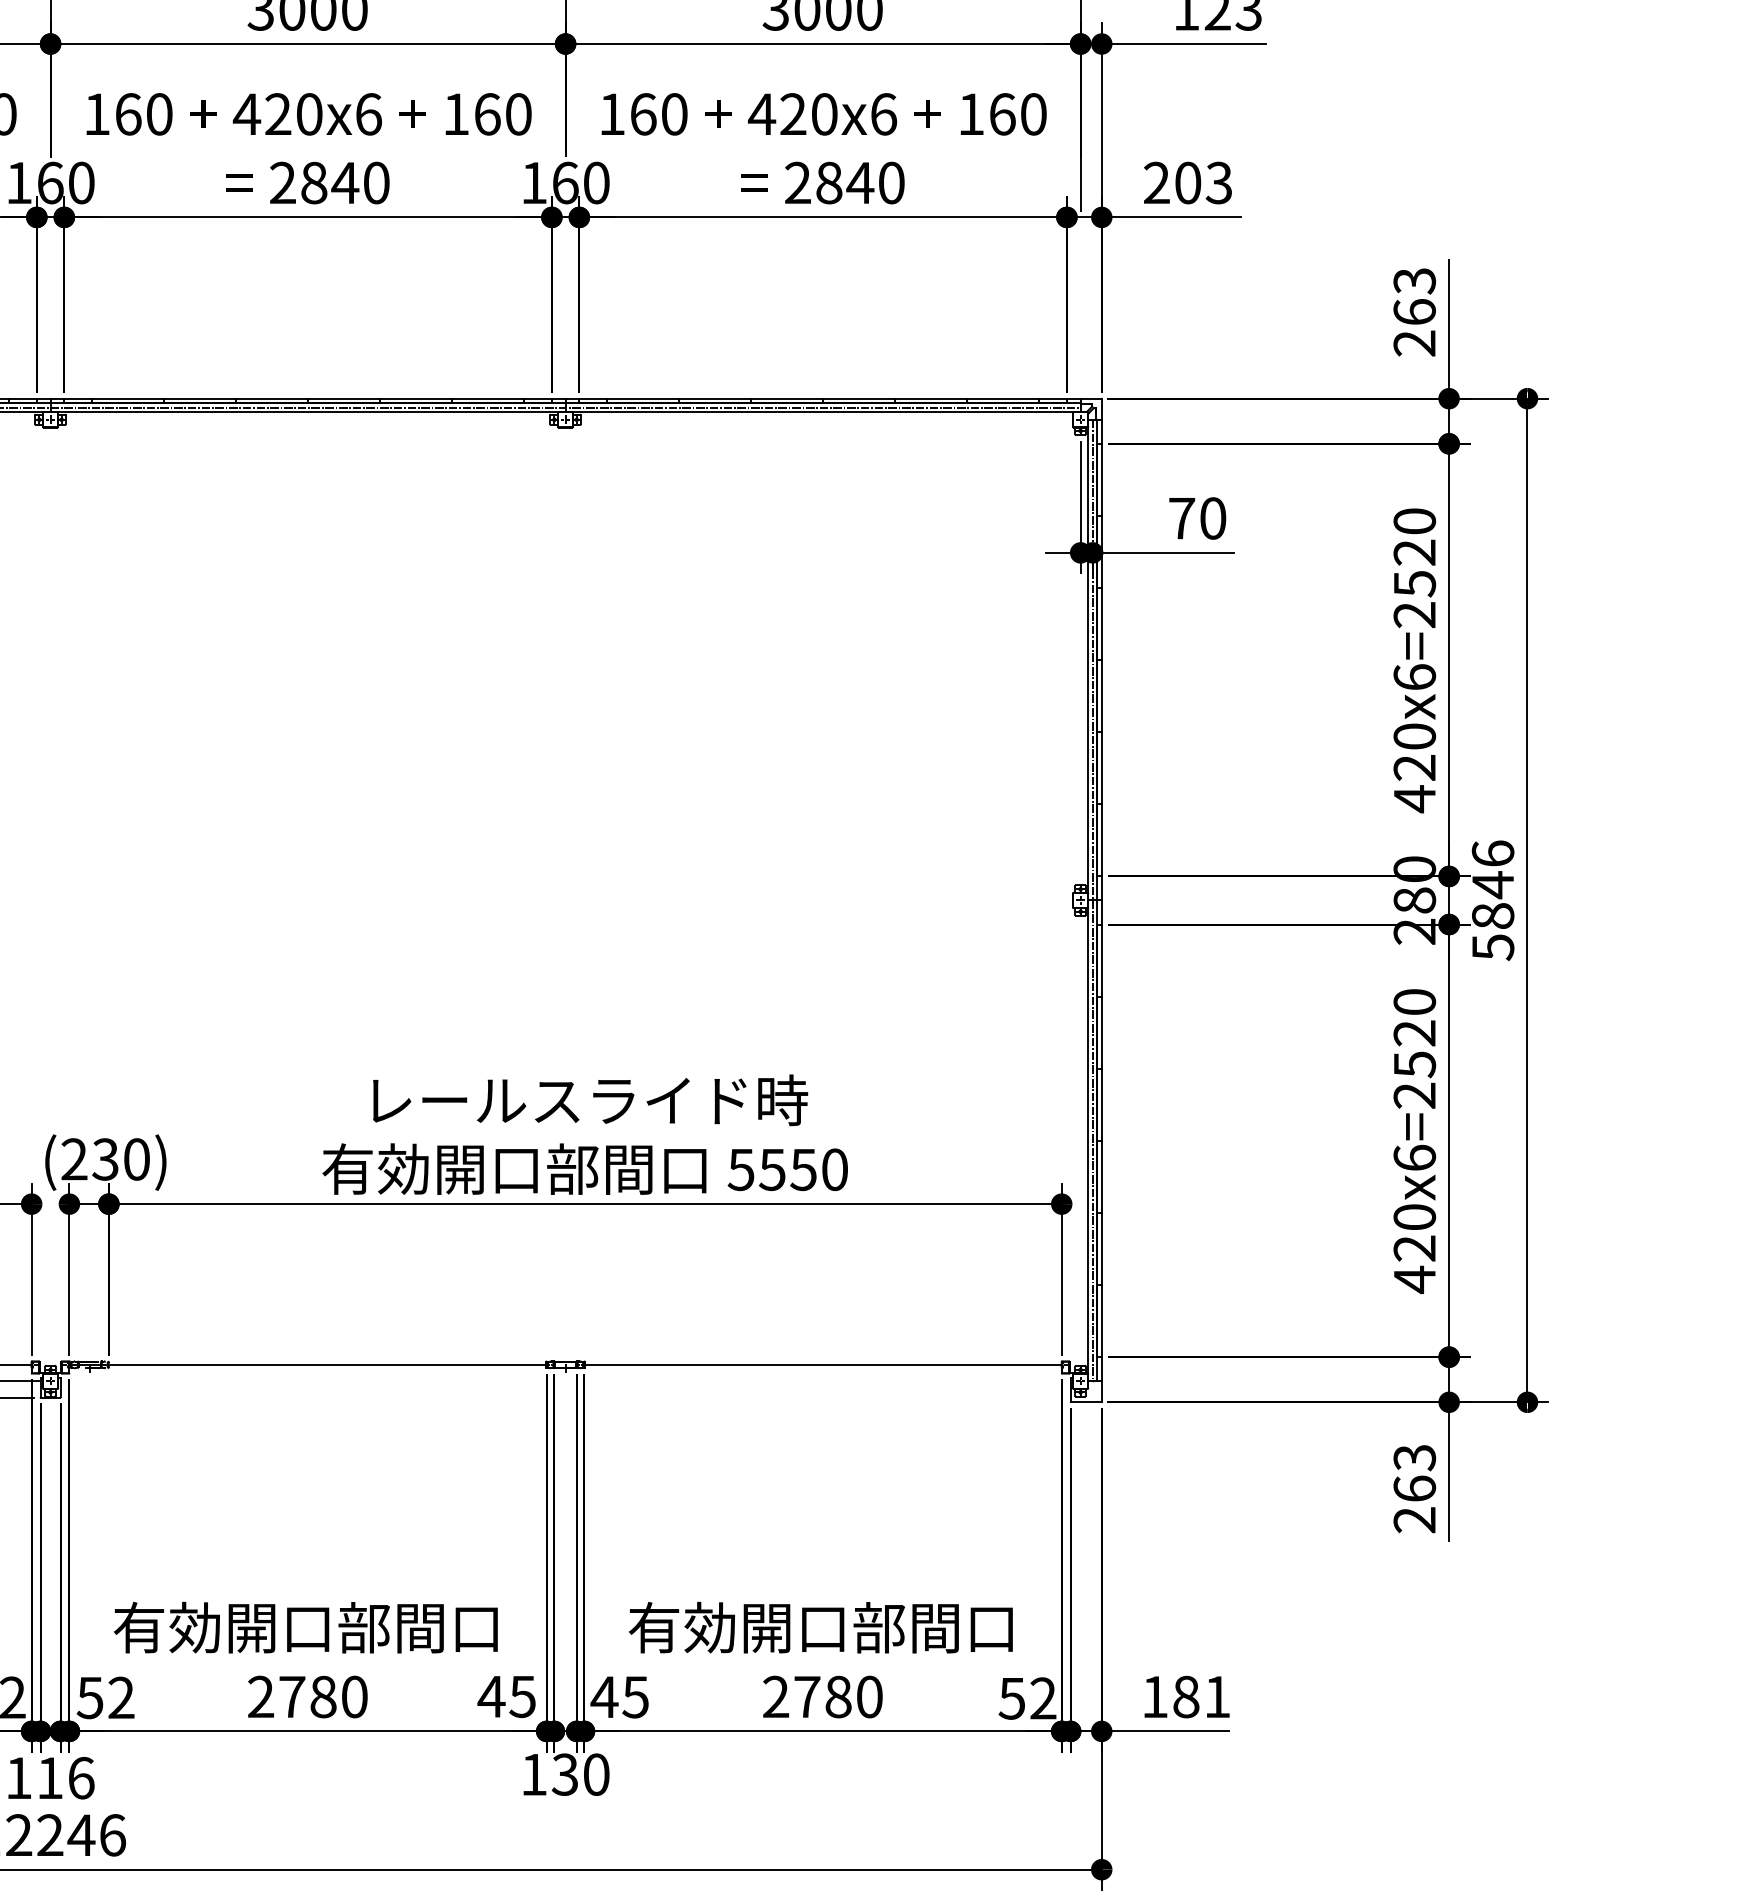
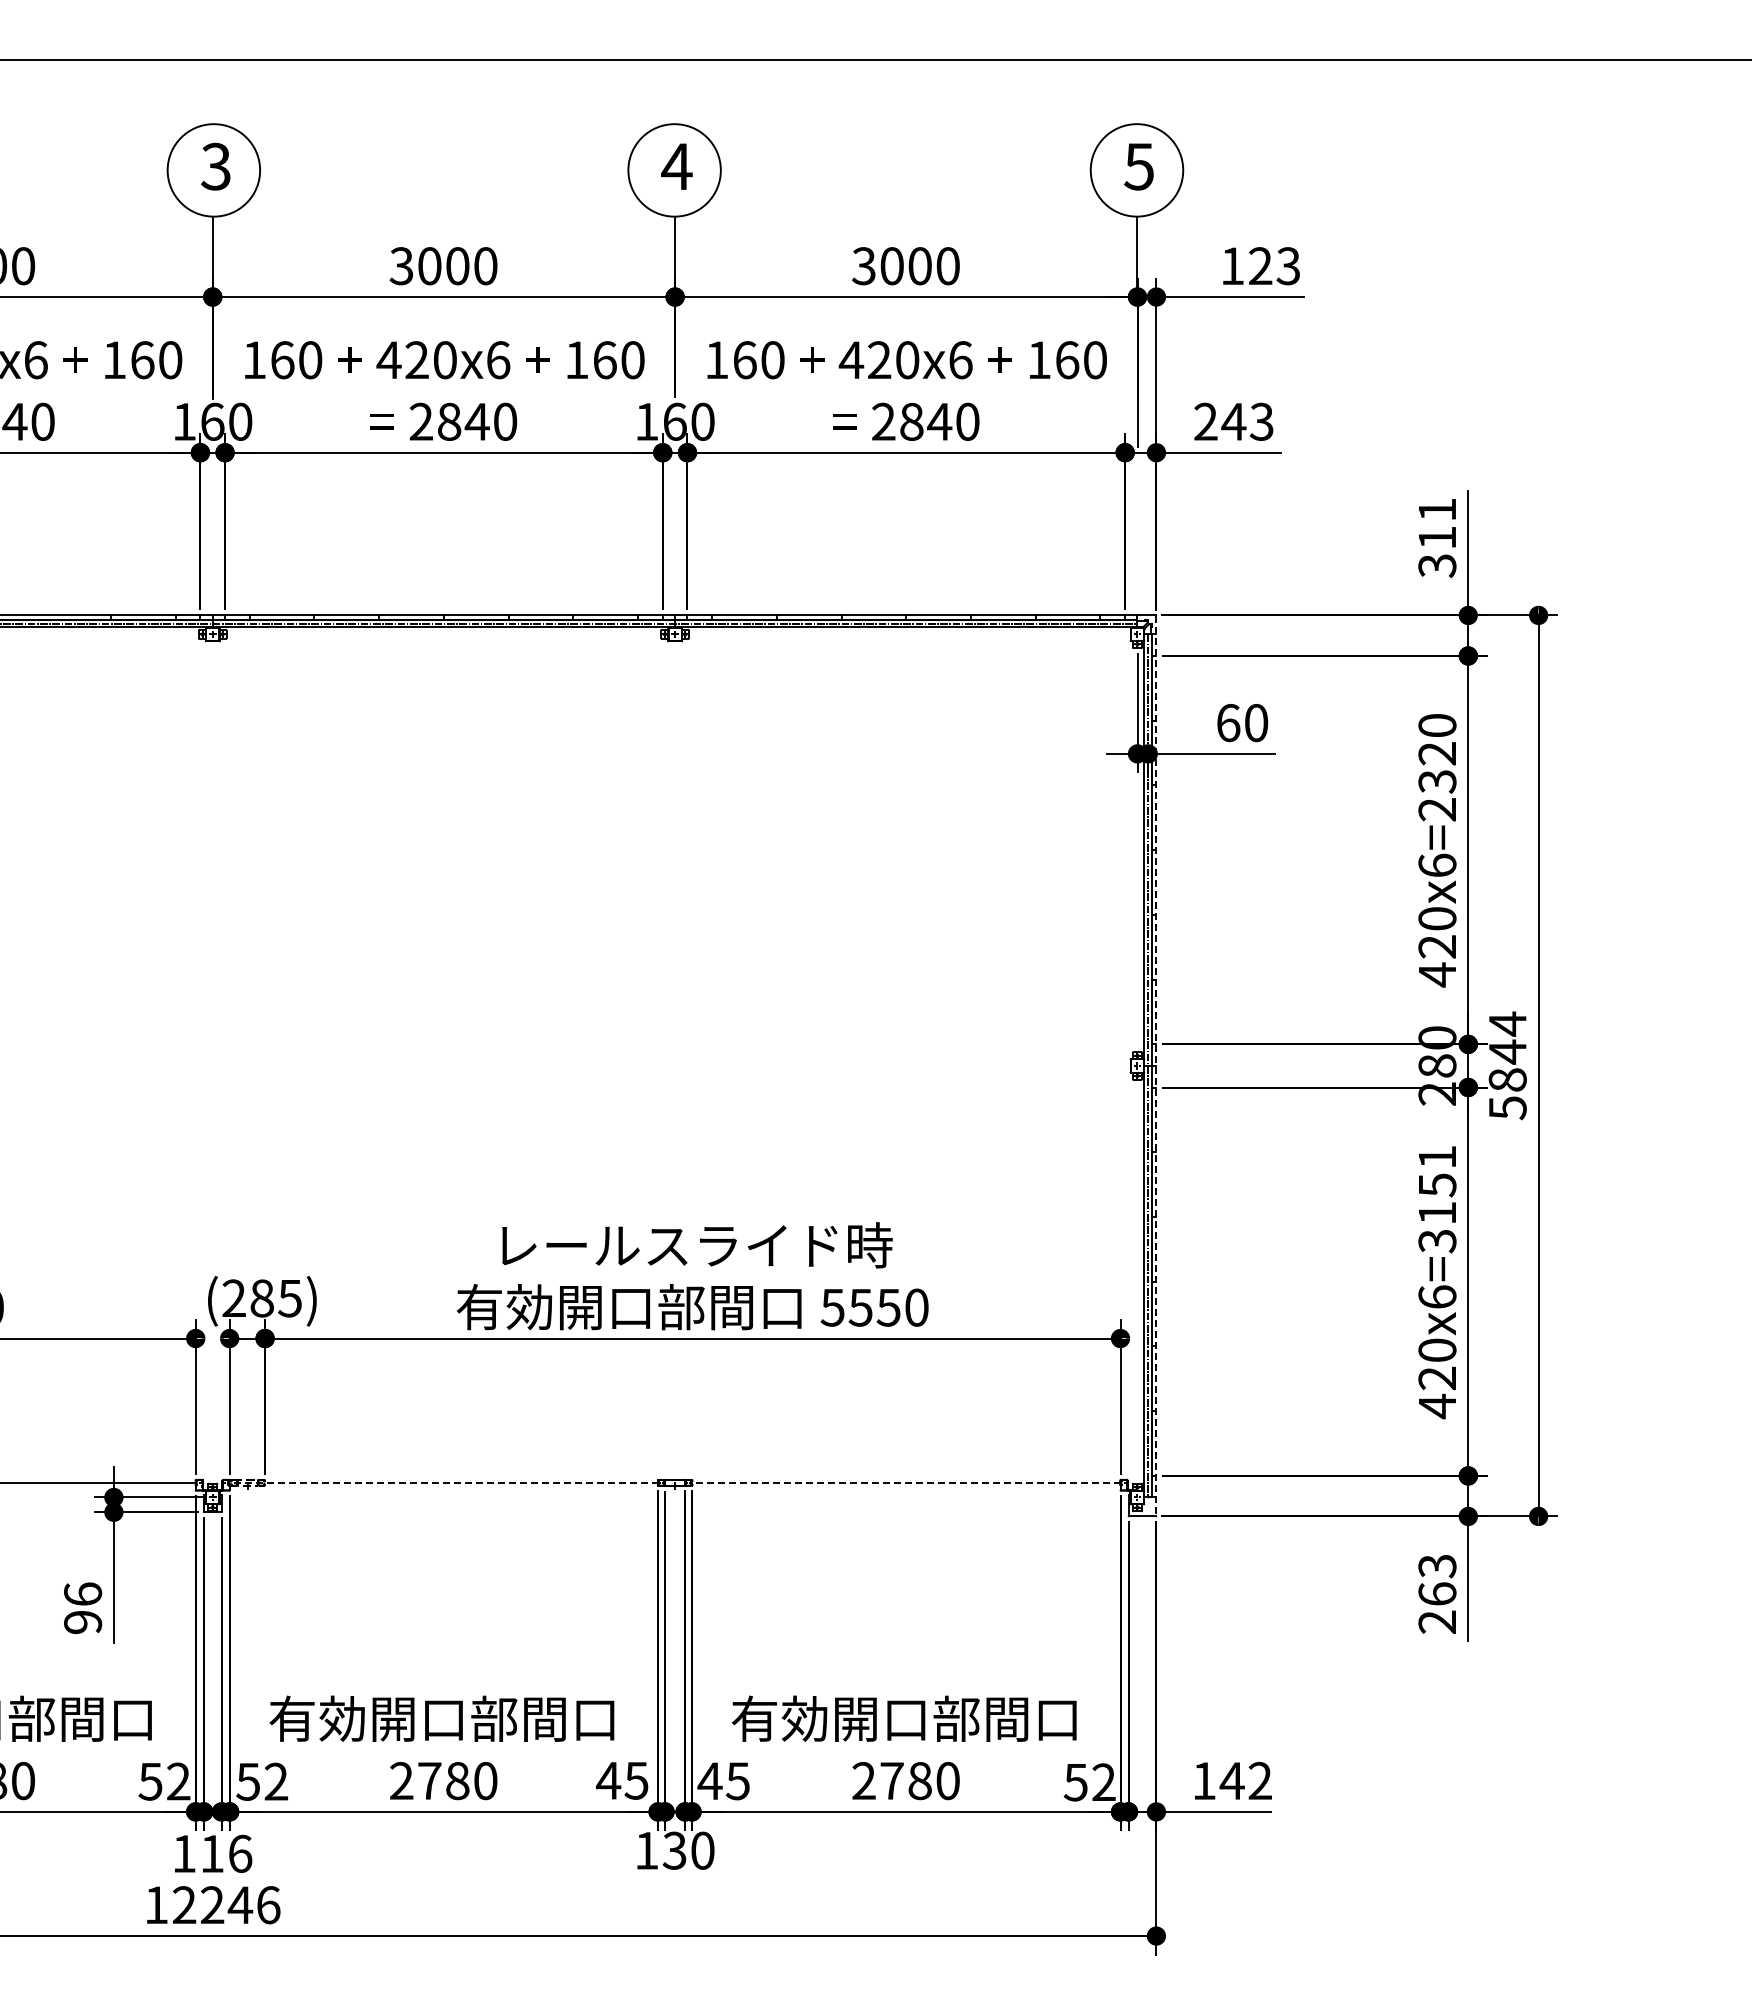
text: (1187, 182) -> (1233, 421), 203 -> 243
text: (1414, 312) -> (1437, 538), 263 -> 311
text: (1182, 519) -> (1228, 723), 70 -> 60
text: (1414, 583) -> (1437, 781), 420x6=2520 -> 420x6=2320
text: (1492, 853) -> (1507, 1023), 5846 -> 5844
line: (1101, 901) -> (1156, 1066), solid -> dashed
text: (1414, 1049) -> (1437, 1199), 420x6=2520 -> 420x6=3151
text: (120, 1159) -> (275, 1298), (230) -> (285)
line: (307, 1364) -> (443, 1482), solid -> dashed
line: (823, 1364) -> (906, 1482), solid -> dashed
text: (1200, 1697) -> (1245, 1781), 181 -> 142

